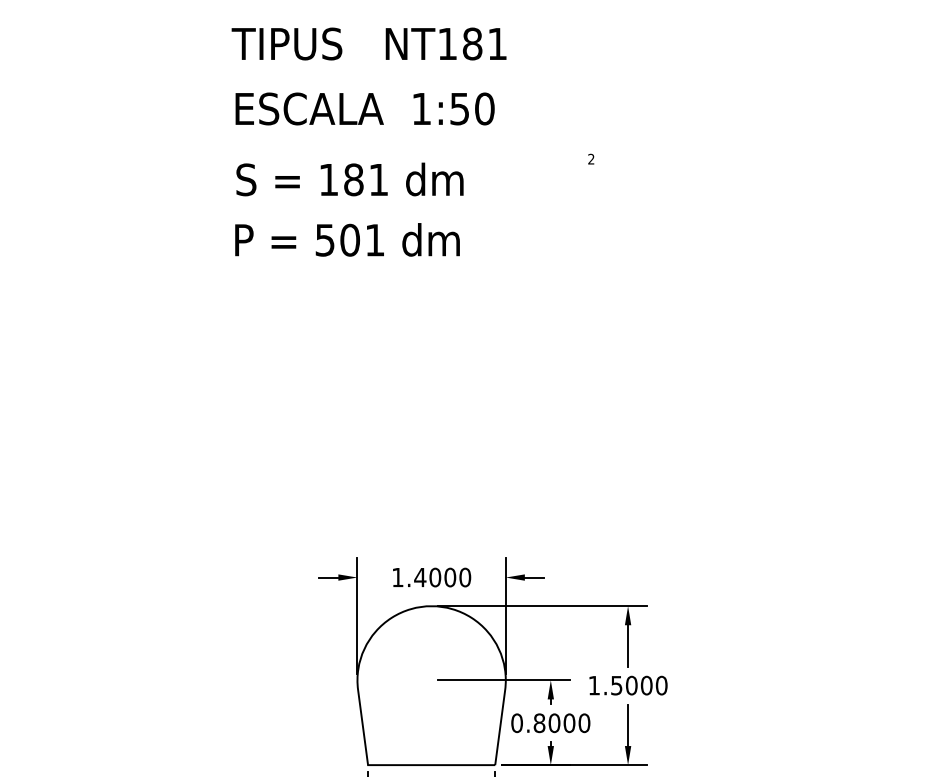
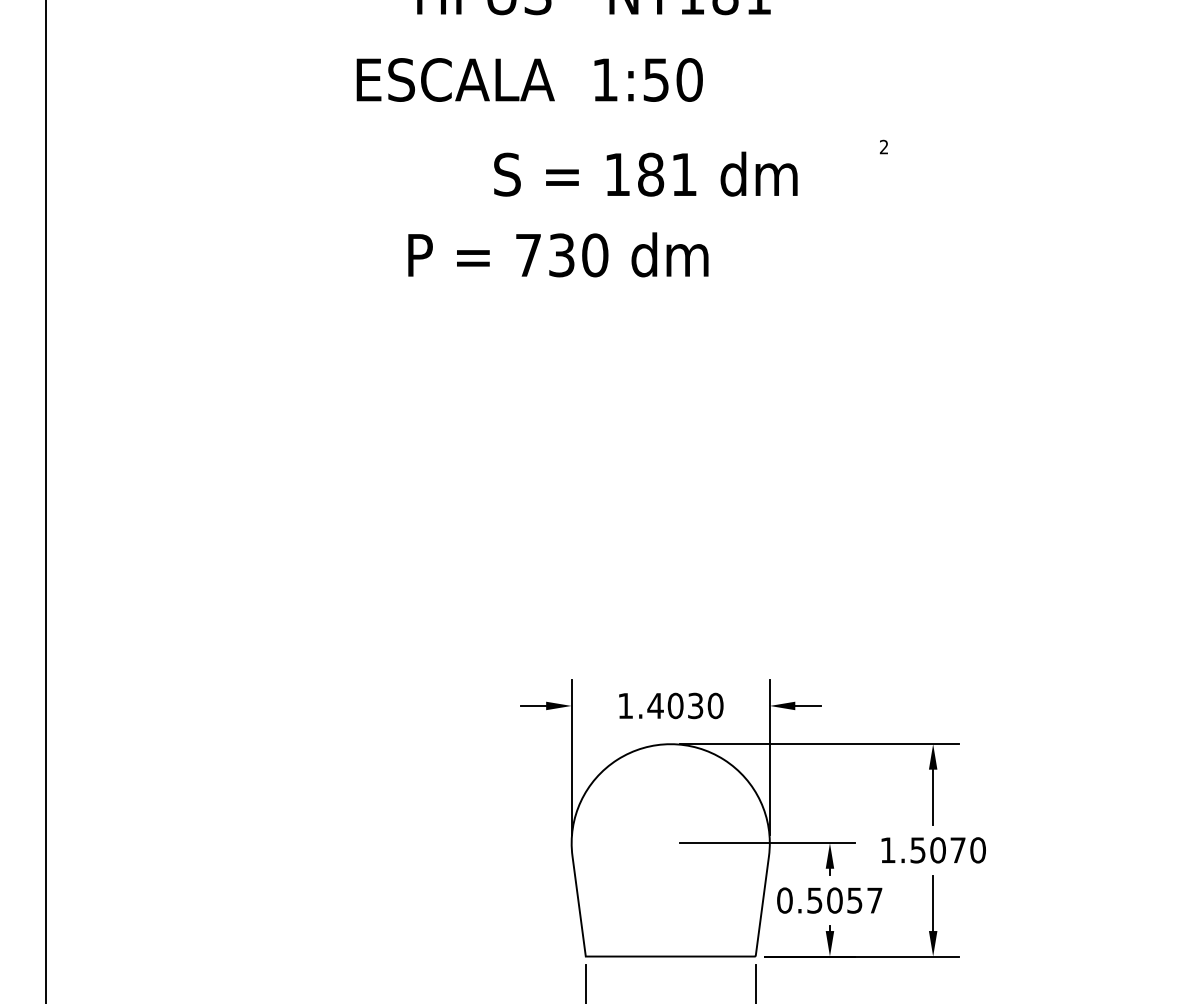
text: (364, 108) -> (528, 79), moved
text: (349, 179) -> (645, 174), moved
text: (349, 239) -> (561, 254), 501 -> 730
text: (450, 577) -> (695, 705), 1.4000 -> 1.4030
text: (646, 685) -> (957, 850), 1.5000 -> 1.5070
text: (561, 723) -> (844, 900), 0.8000 -> 0.5057

